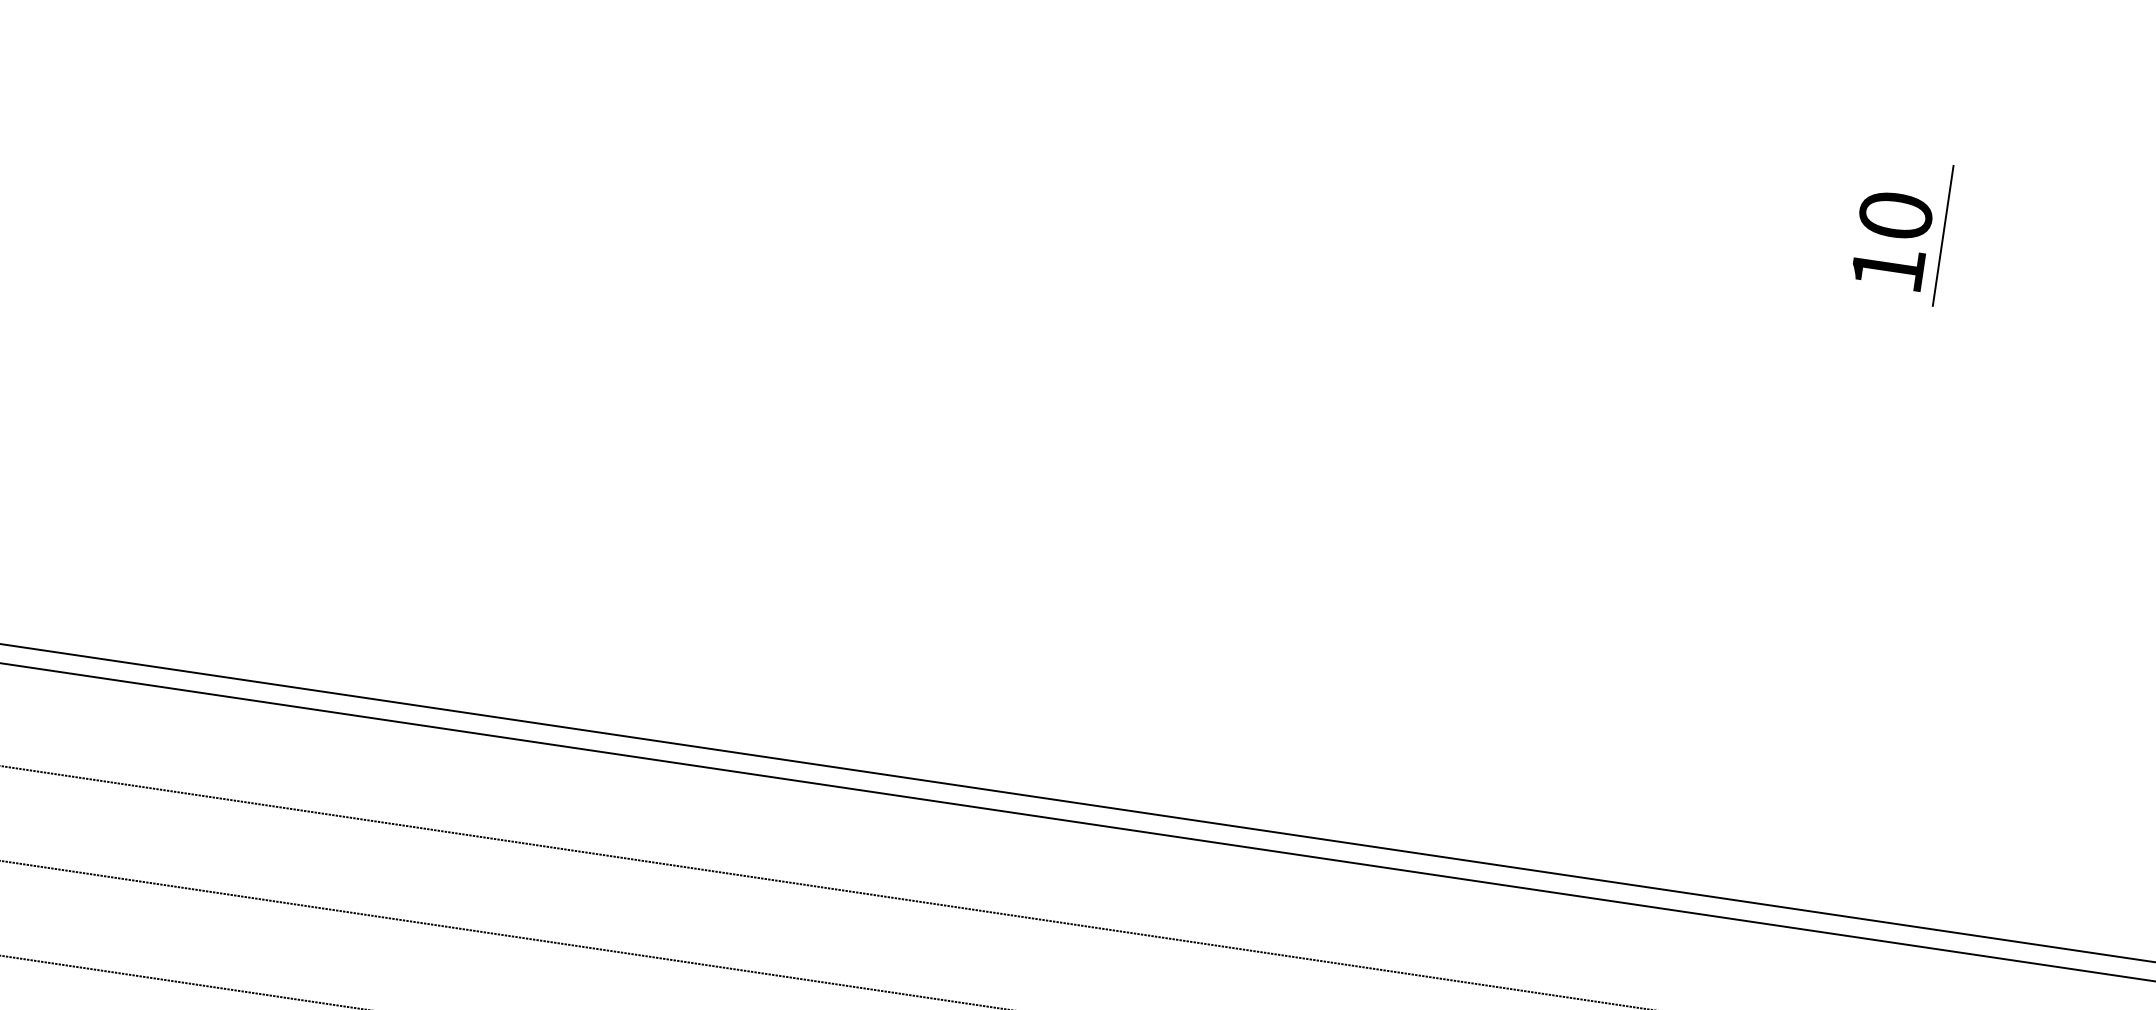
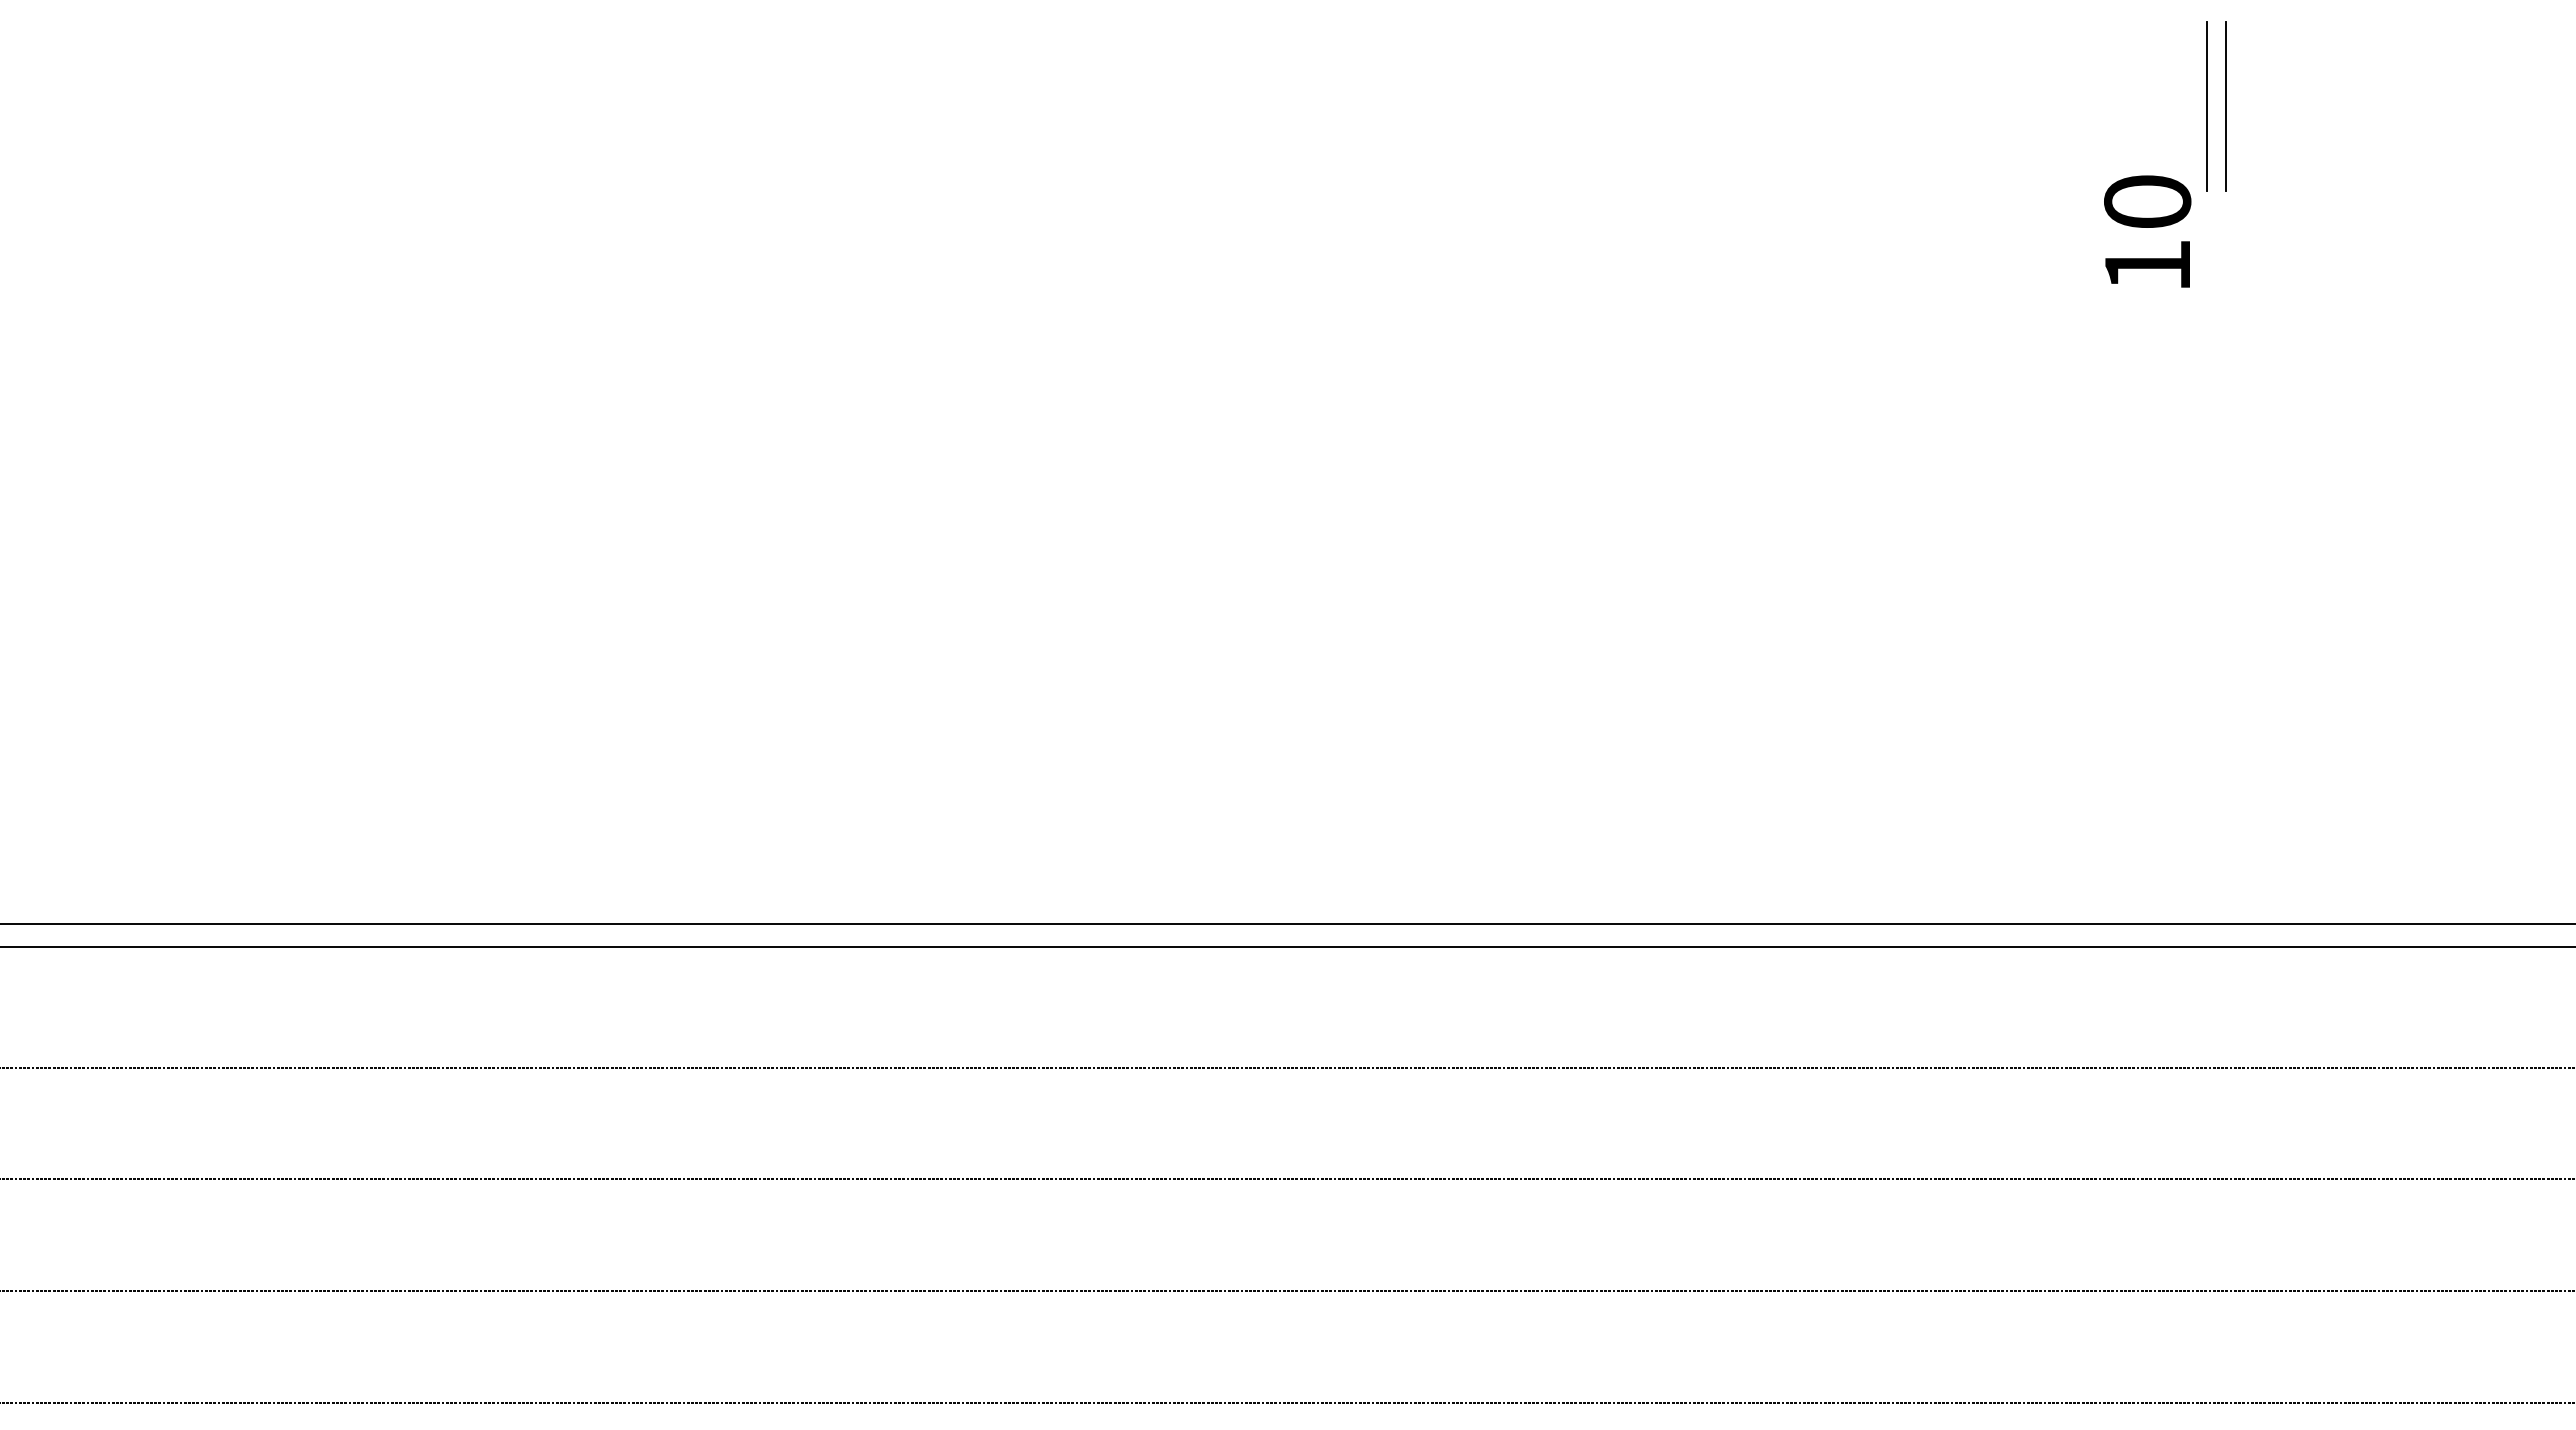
line: (1958, 238) -> (2225, 106), added
text: (1892, 240) -> (2147, 231), moved

